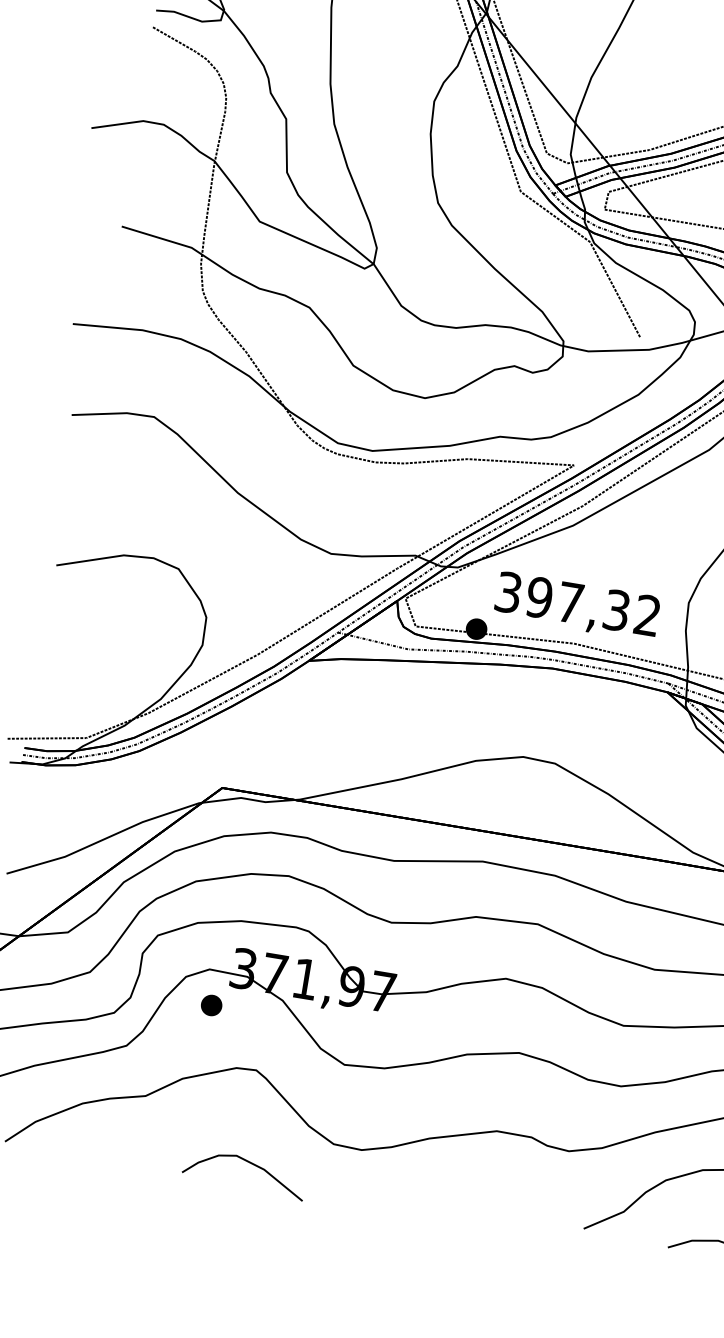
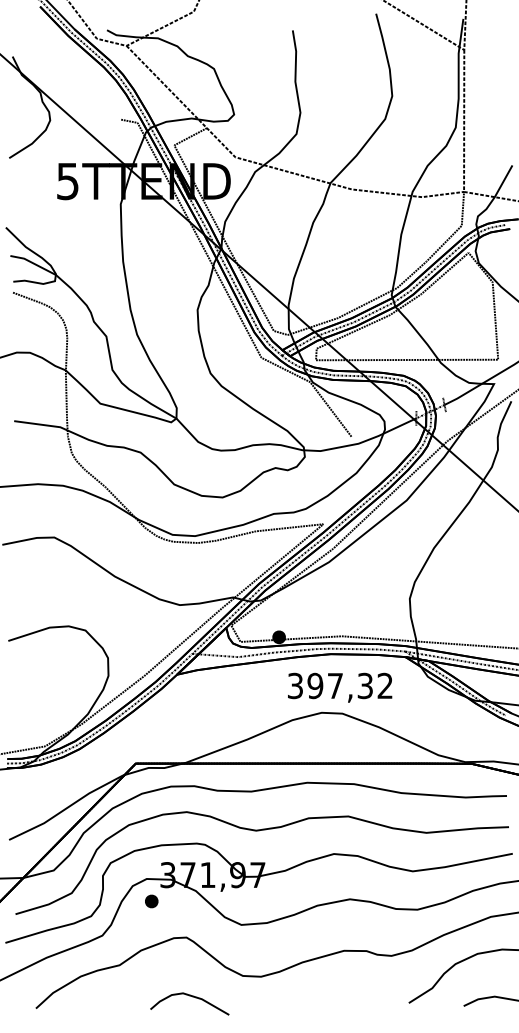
text: (577, 606) -> (340, 687), moved

